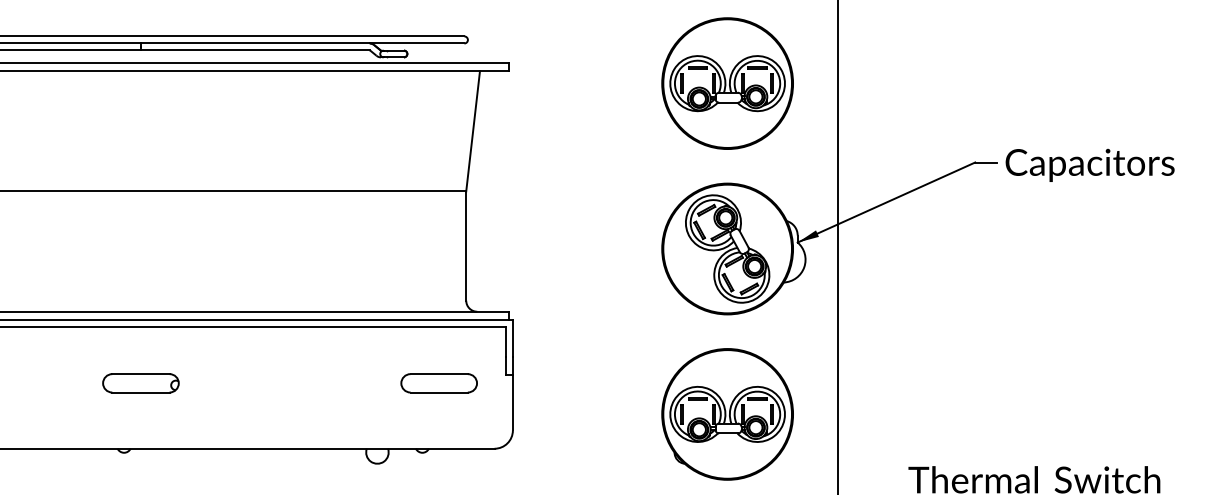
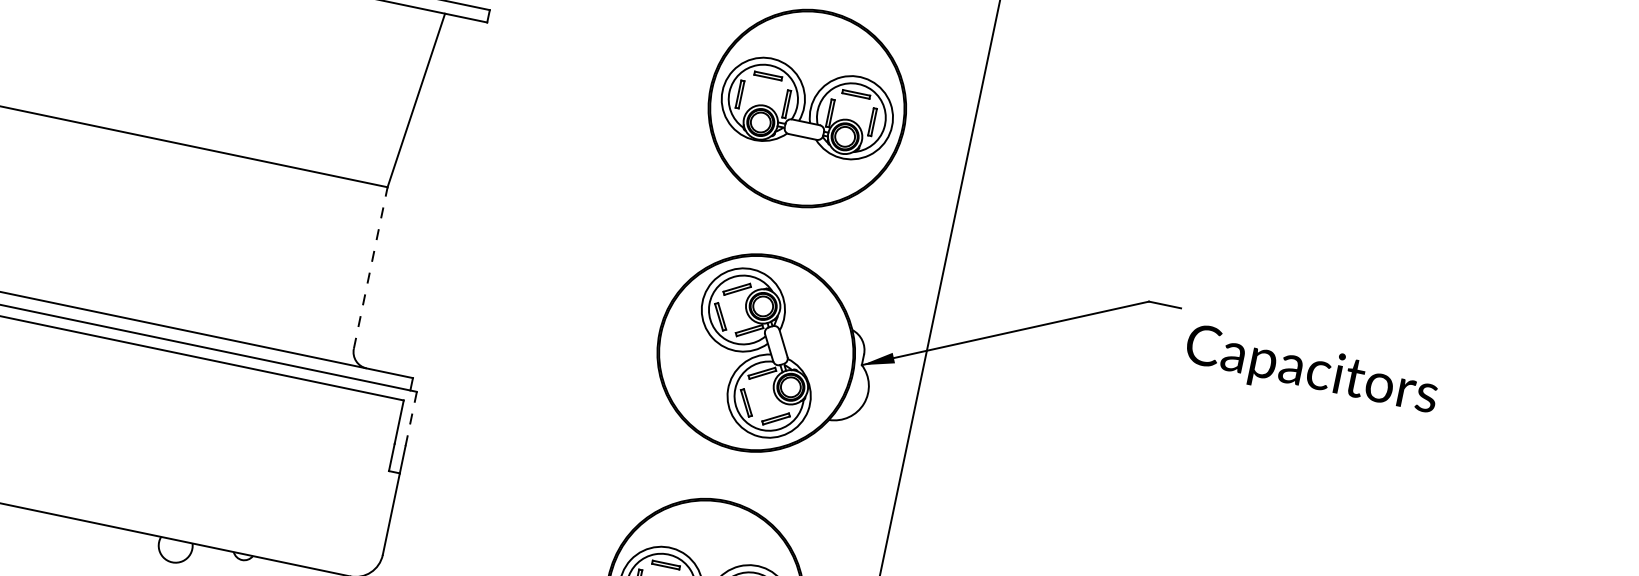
text: (1089, 164) -> (1310, 370), moved
line: (466, 246) -> (371, 268), solid -> dashed
line: (512, 337) -> (410, 417), solid -> dashed
part: (438, 383) -> (287, 462), removed

